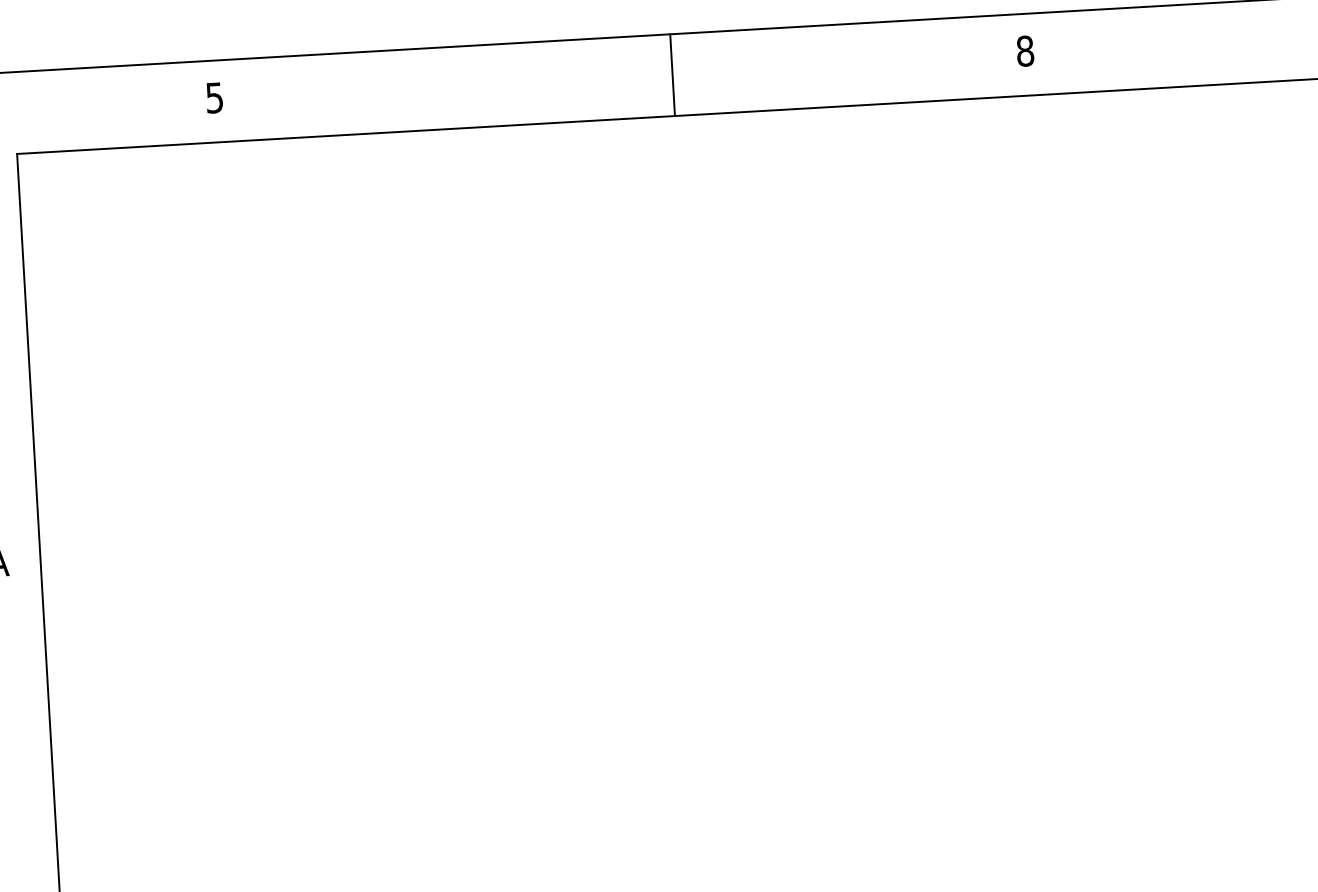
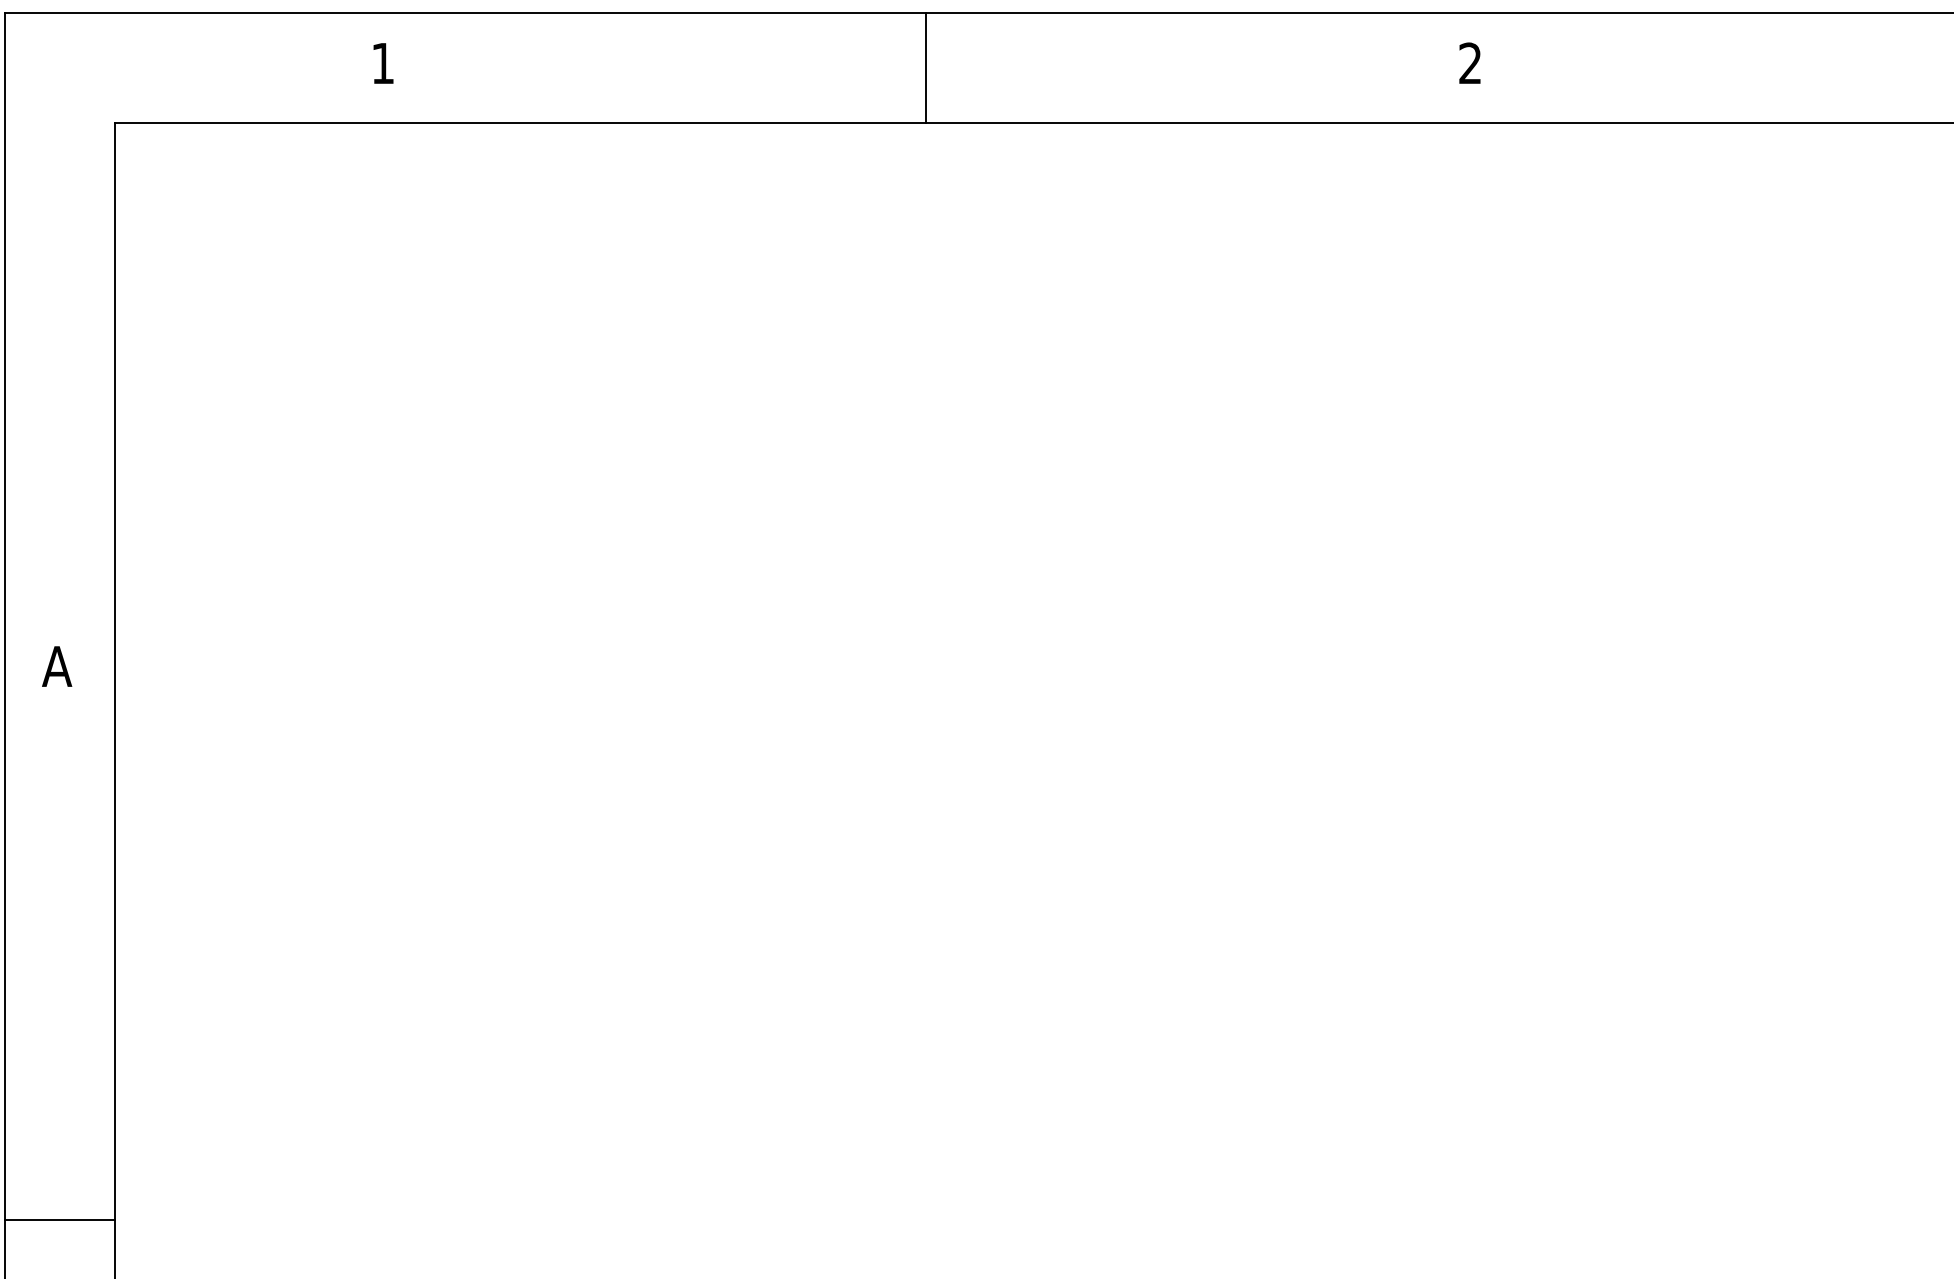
text: (1025, 51) -> (1470, 63), 8 -> 2
line: (672, 75) -> (926, 68), moved
text: (214, 97) -> (382, 63), 5 -> 1

